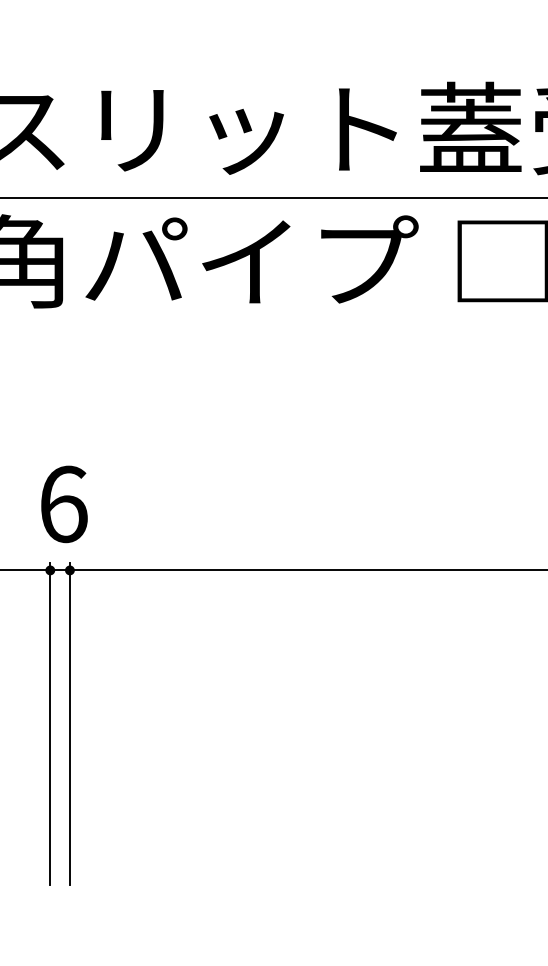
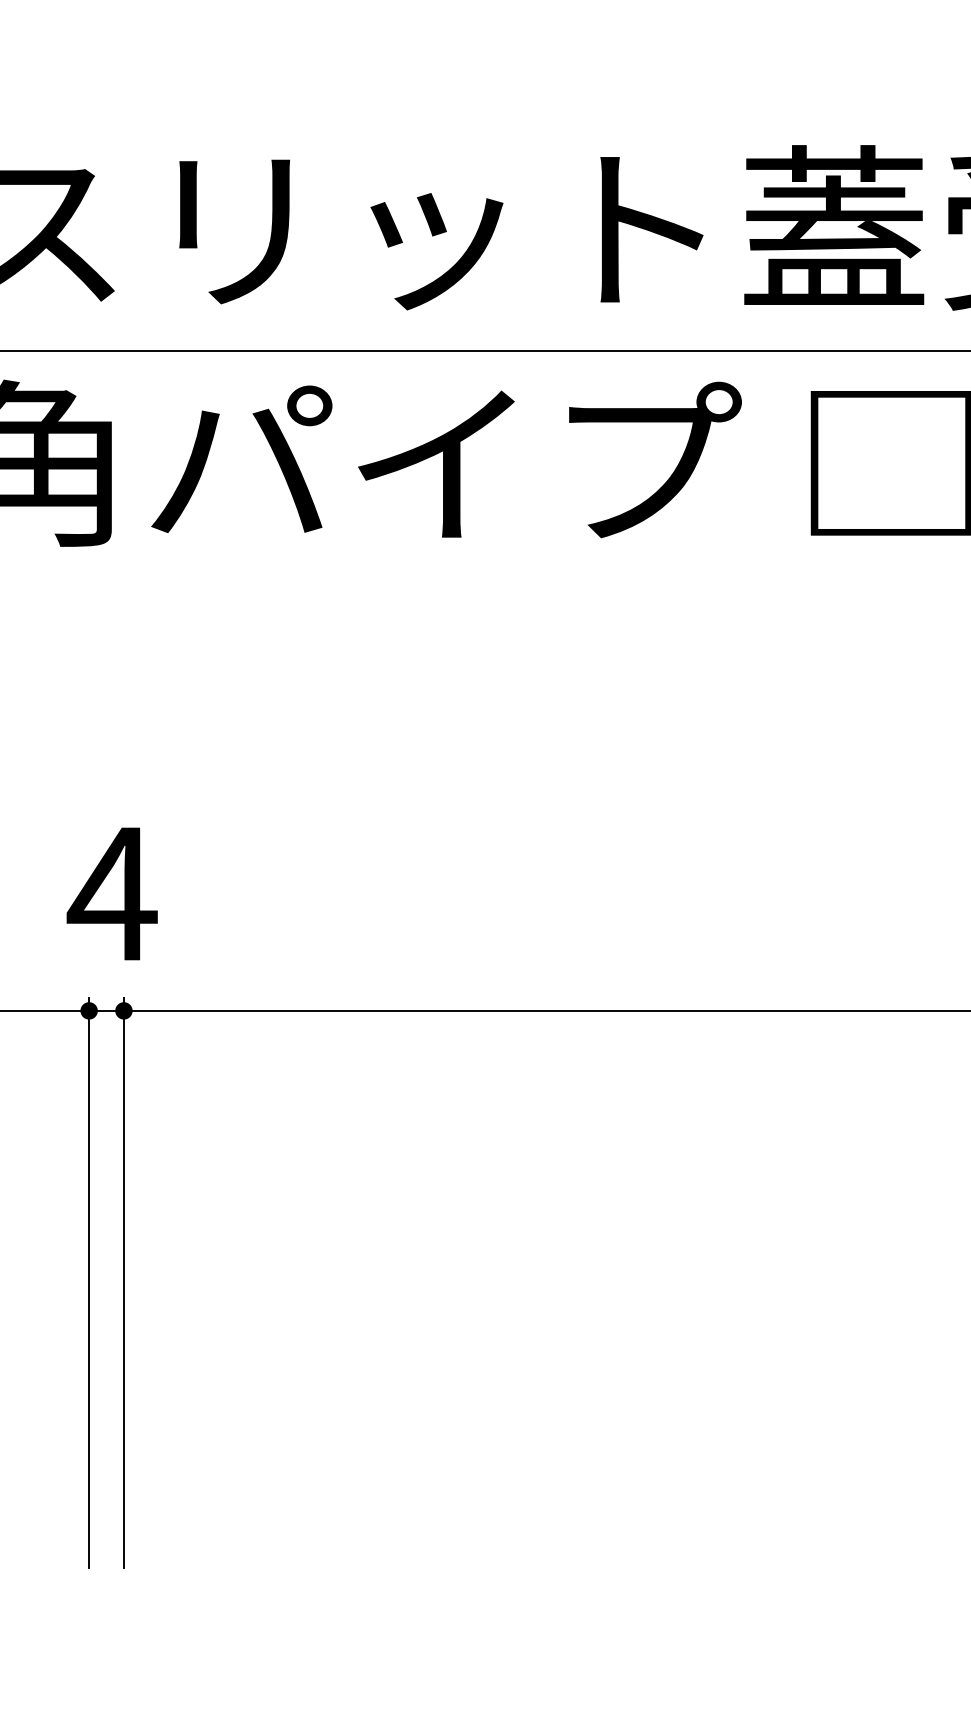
text: (62, 504) -> (110, 894), 6 -> 4

